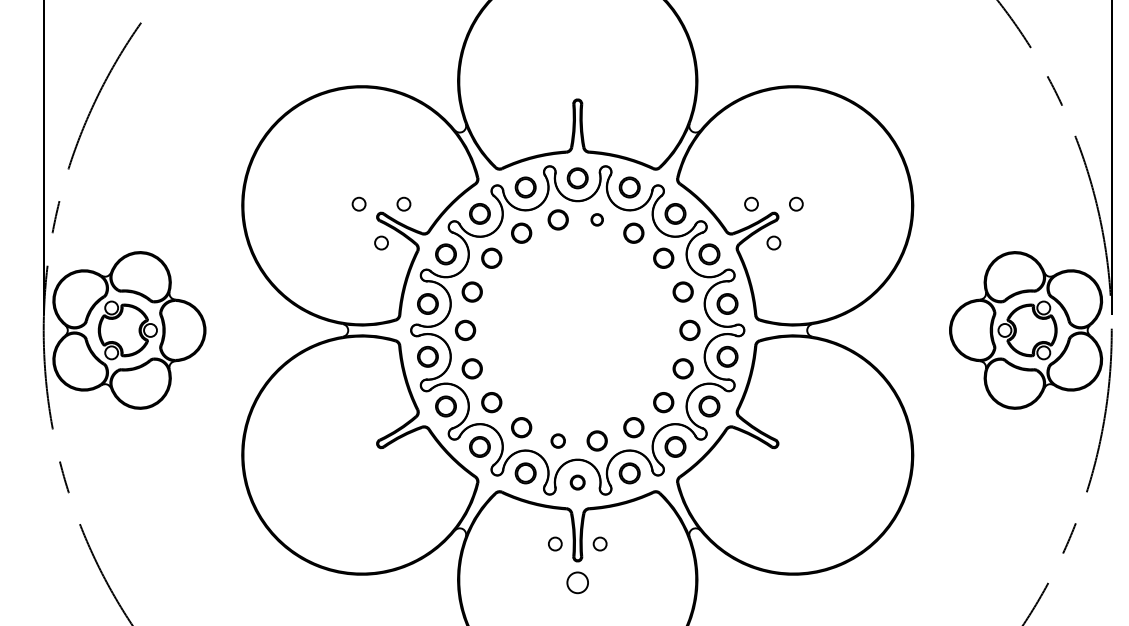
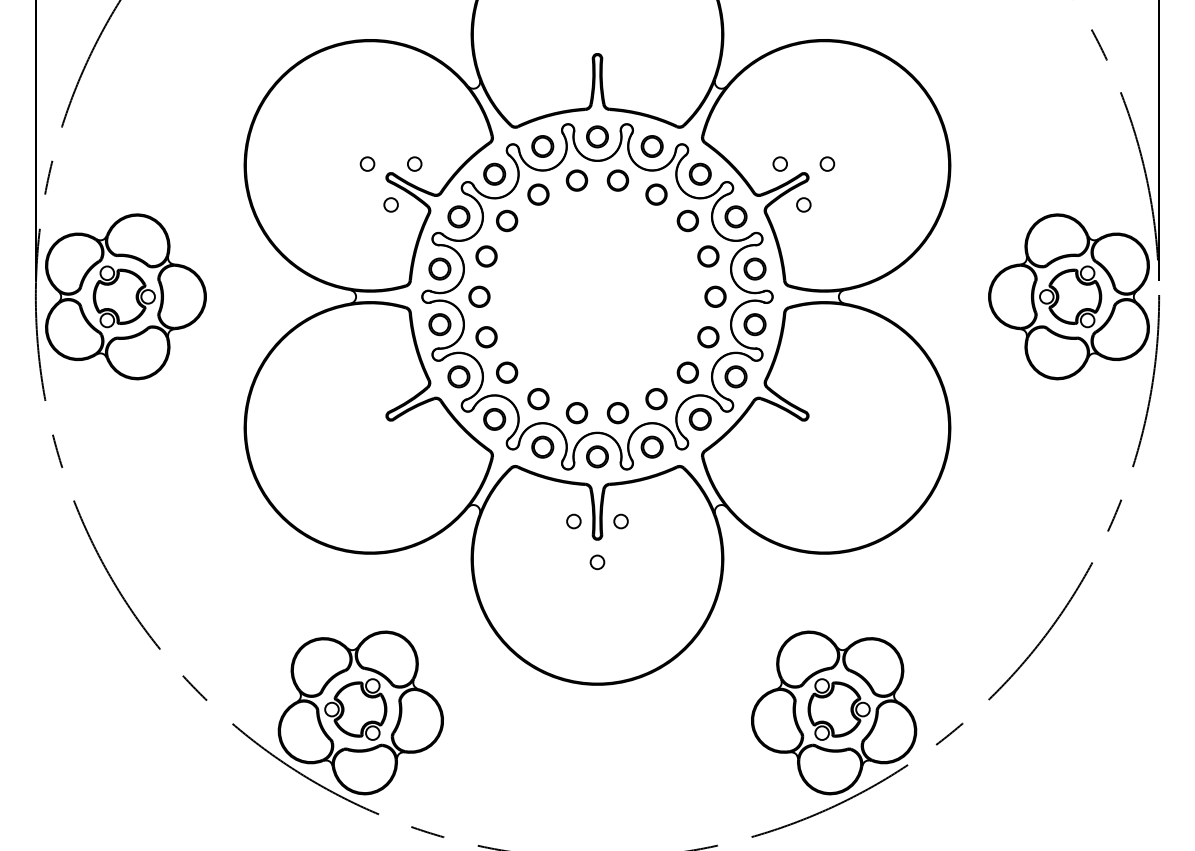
part: (596, 219) -> (617, 180), size x1.67
part: (557, 441) -> (576, 413), size x1.43
circle: (577, 482) -> (597, 456), size x1.43
circle: (577, 583) -> (597, 562), size x0.62

